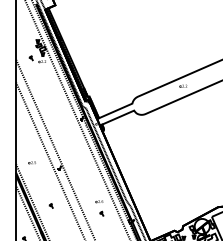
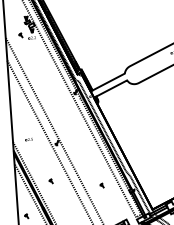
part: (99, 201) -> (98, 173), removed

